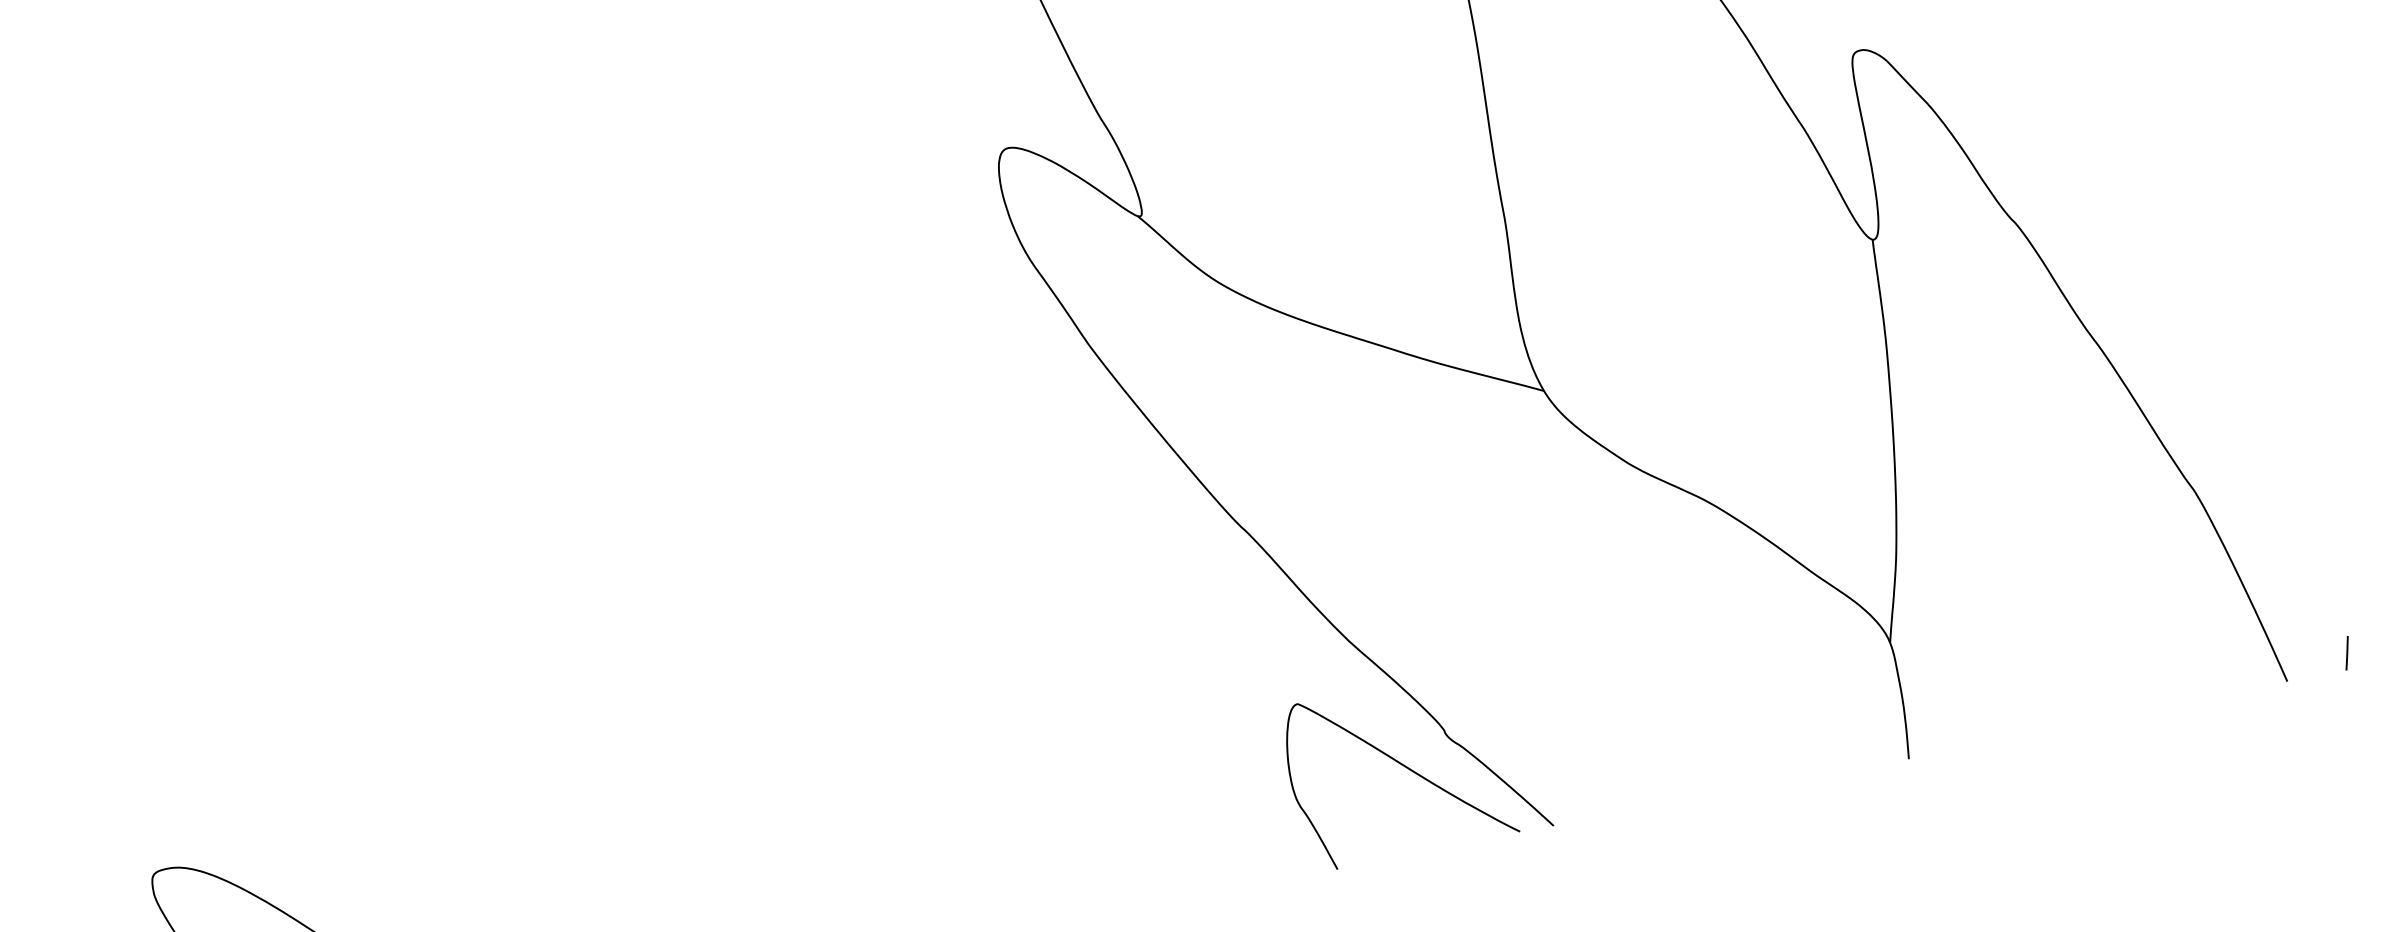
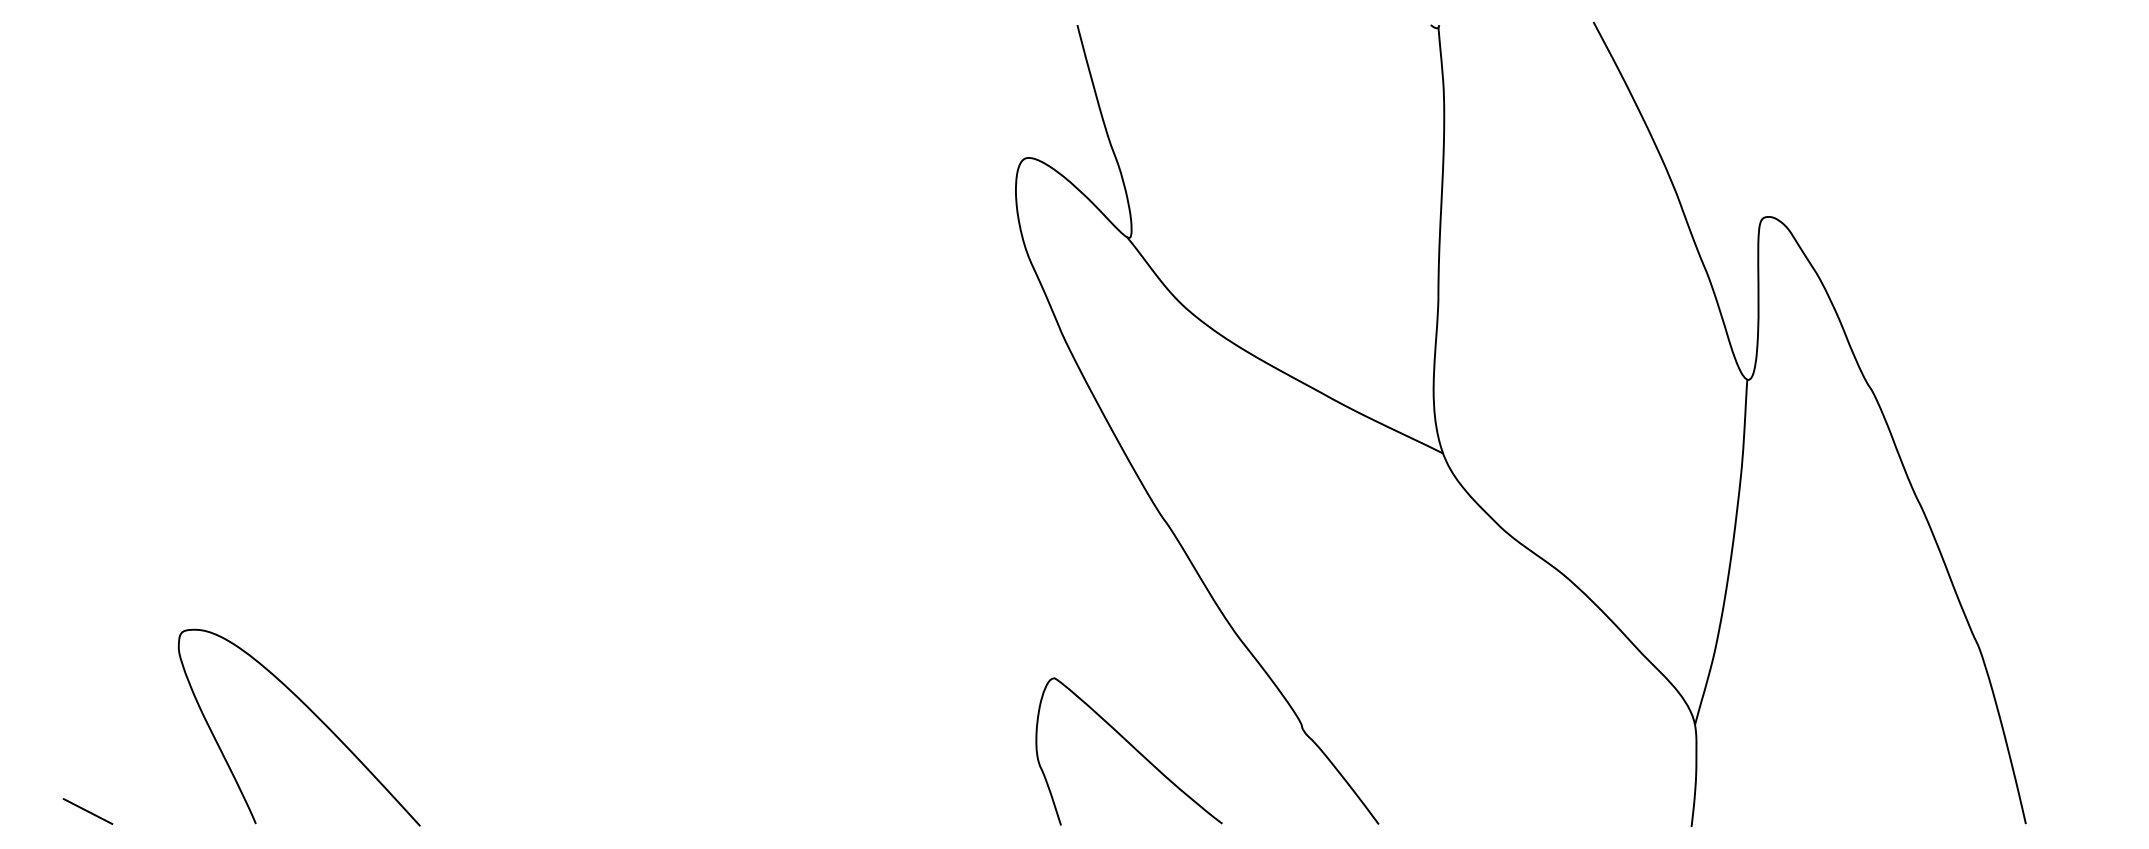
line: (2347, 652) -> (2081, 809), removed
curve: (1401, 765) -> (1132, 747), moved

